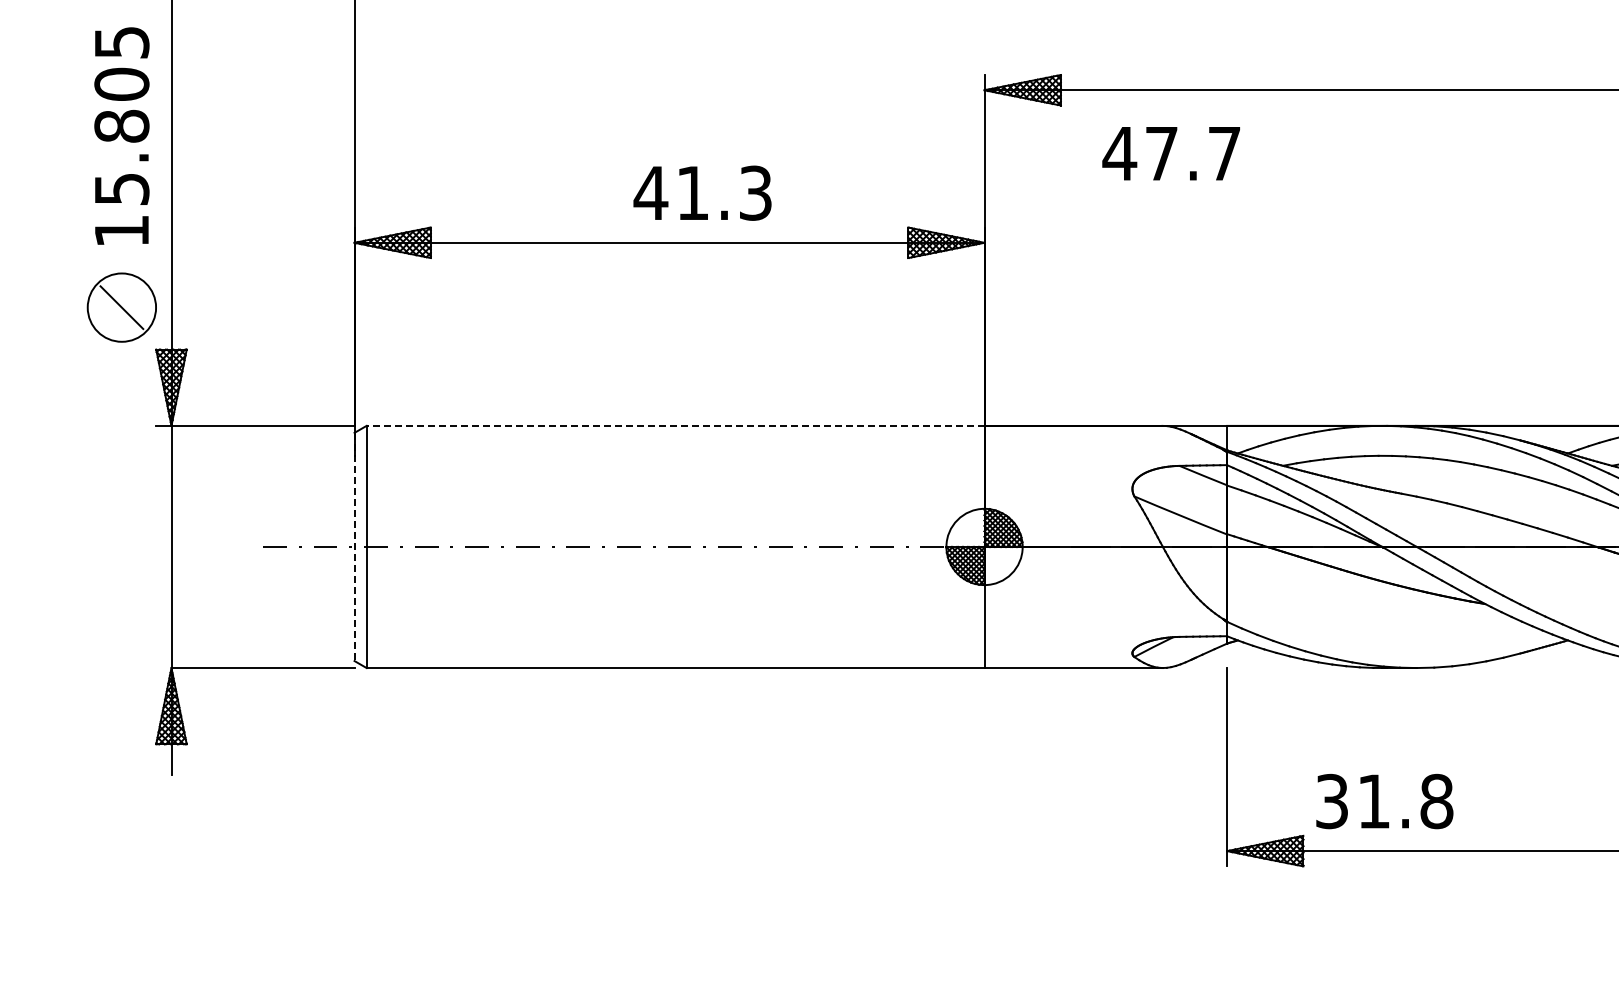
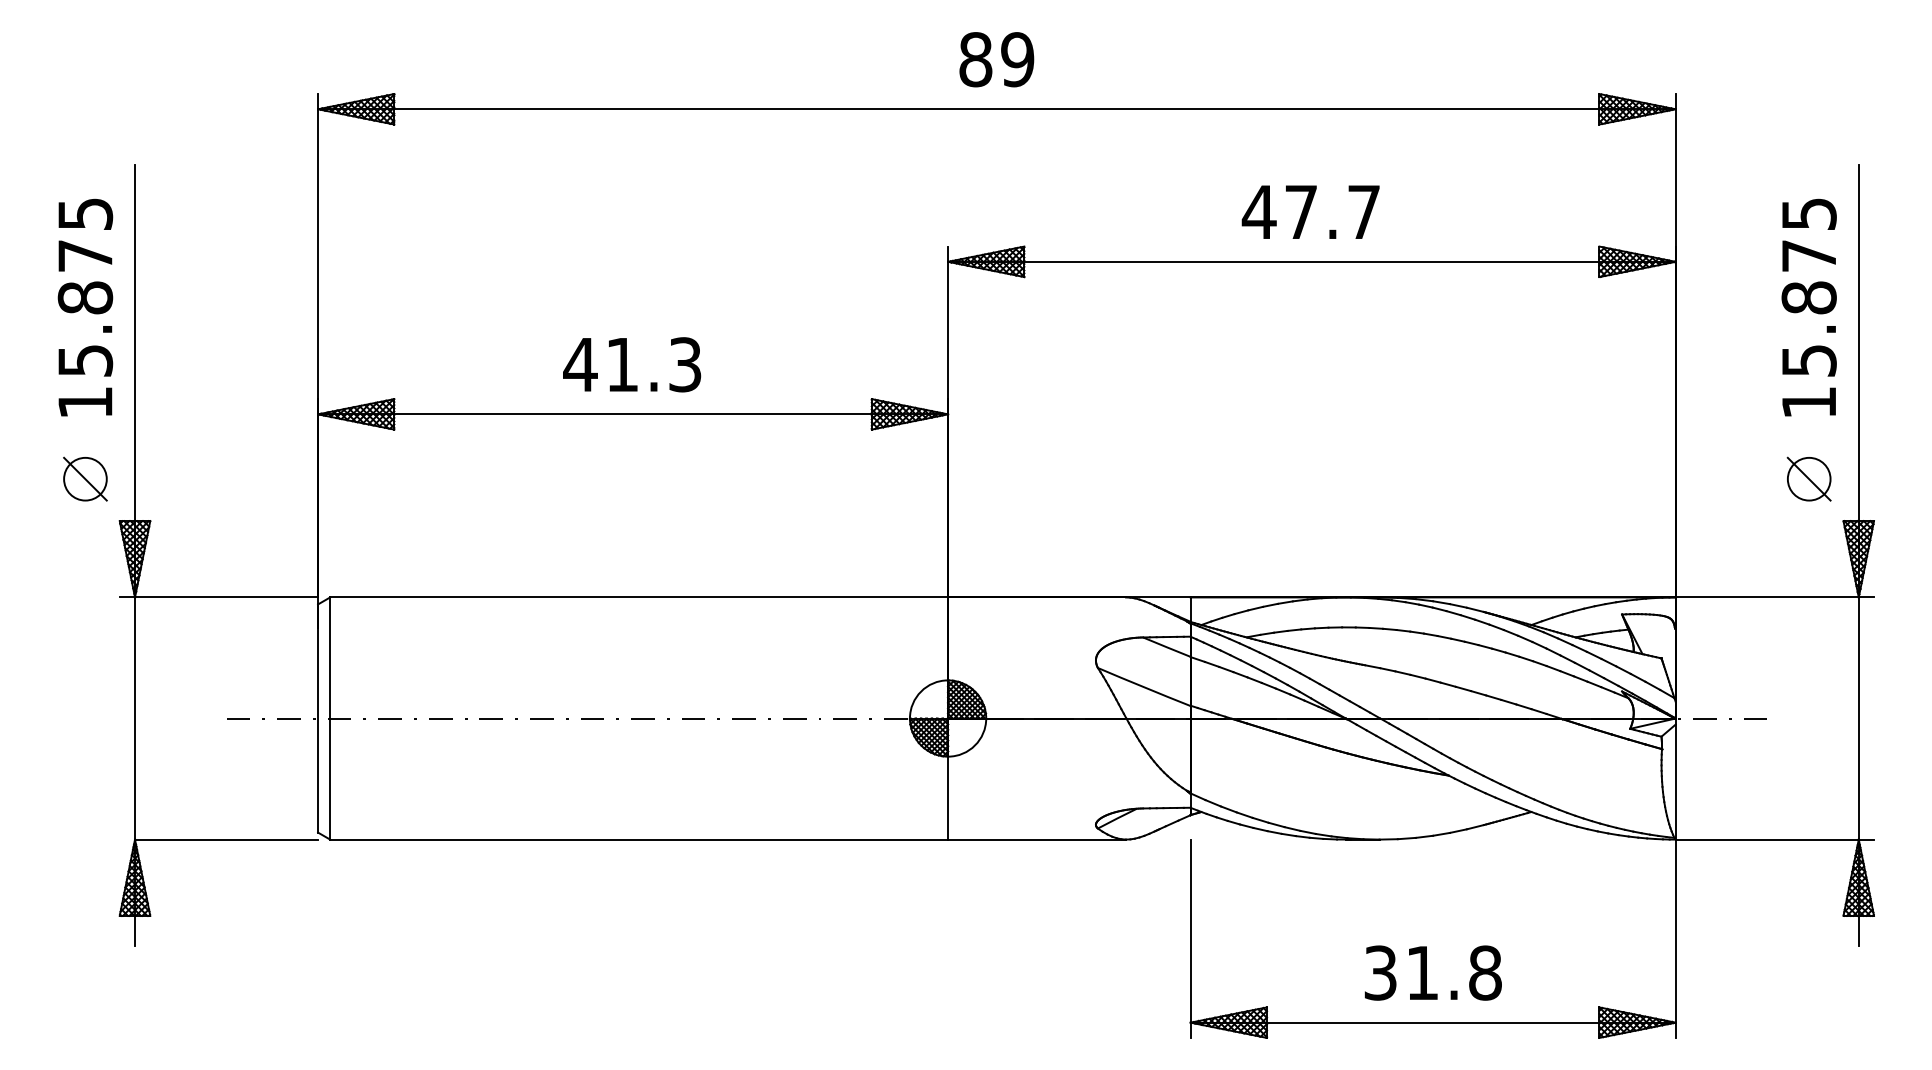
text: (121, 83) -> (85, 255), 15.805 -> 15.875
text: (1170, 152) -> (1310, 211), moved
text: (702, 192) -> (632, 364), moved
circle: (121, 306) -> (85, 478), size x0.62
line: (675, 425) -> (639, 597), dashed -> solid
line: (354, 547) -> (318, 719), dashed -> solid
text: (1383, 800) -> (1432, 972), moved

